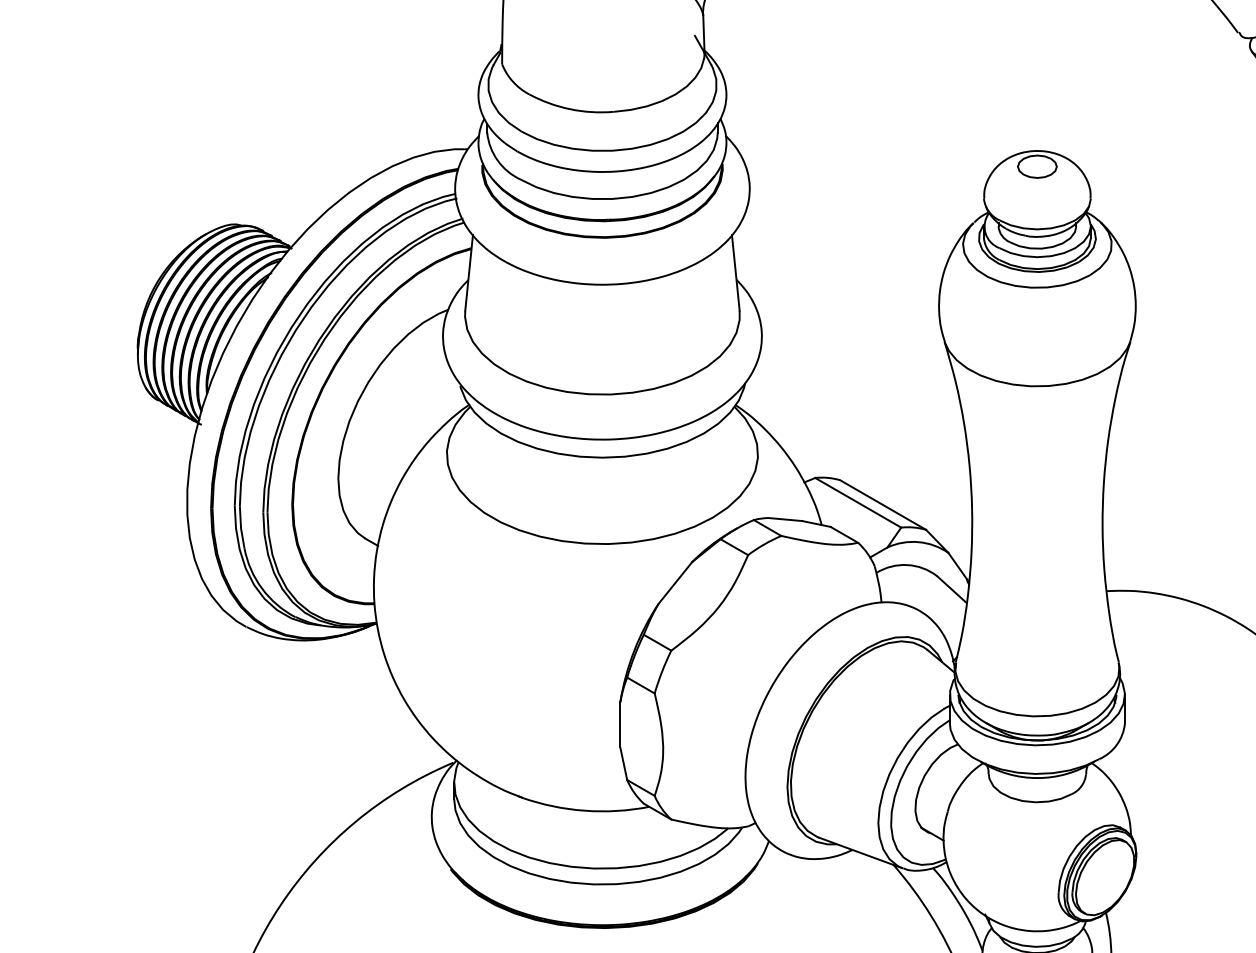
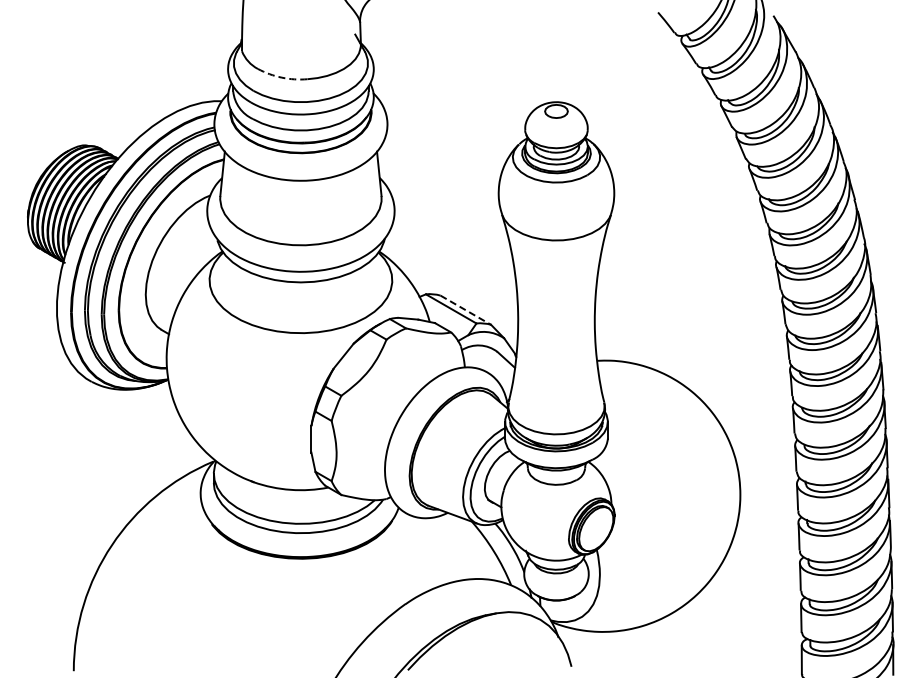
arc: (569, 108) -> (281, 77), solid -> dashed
line: (884, 505) -> (466, 310), solid -> dashed

